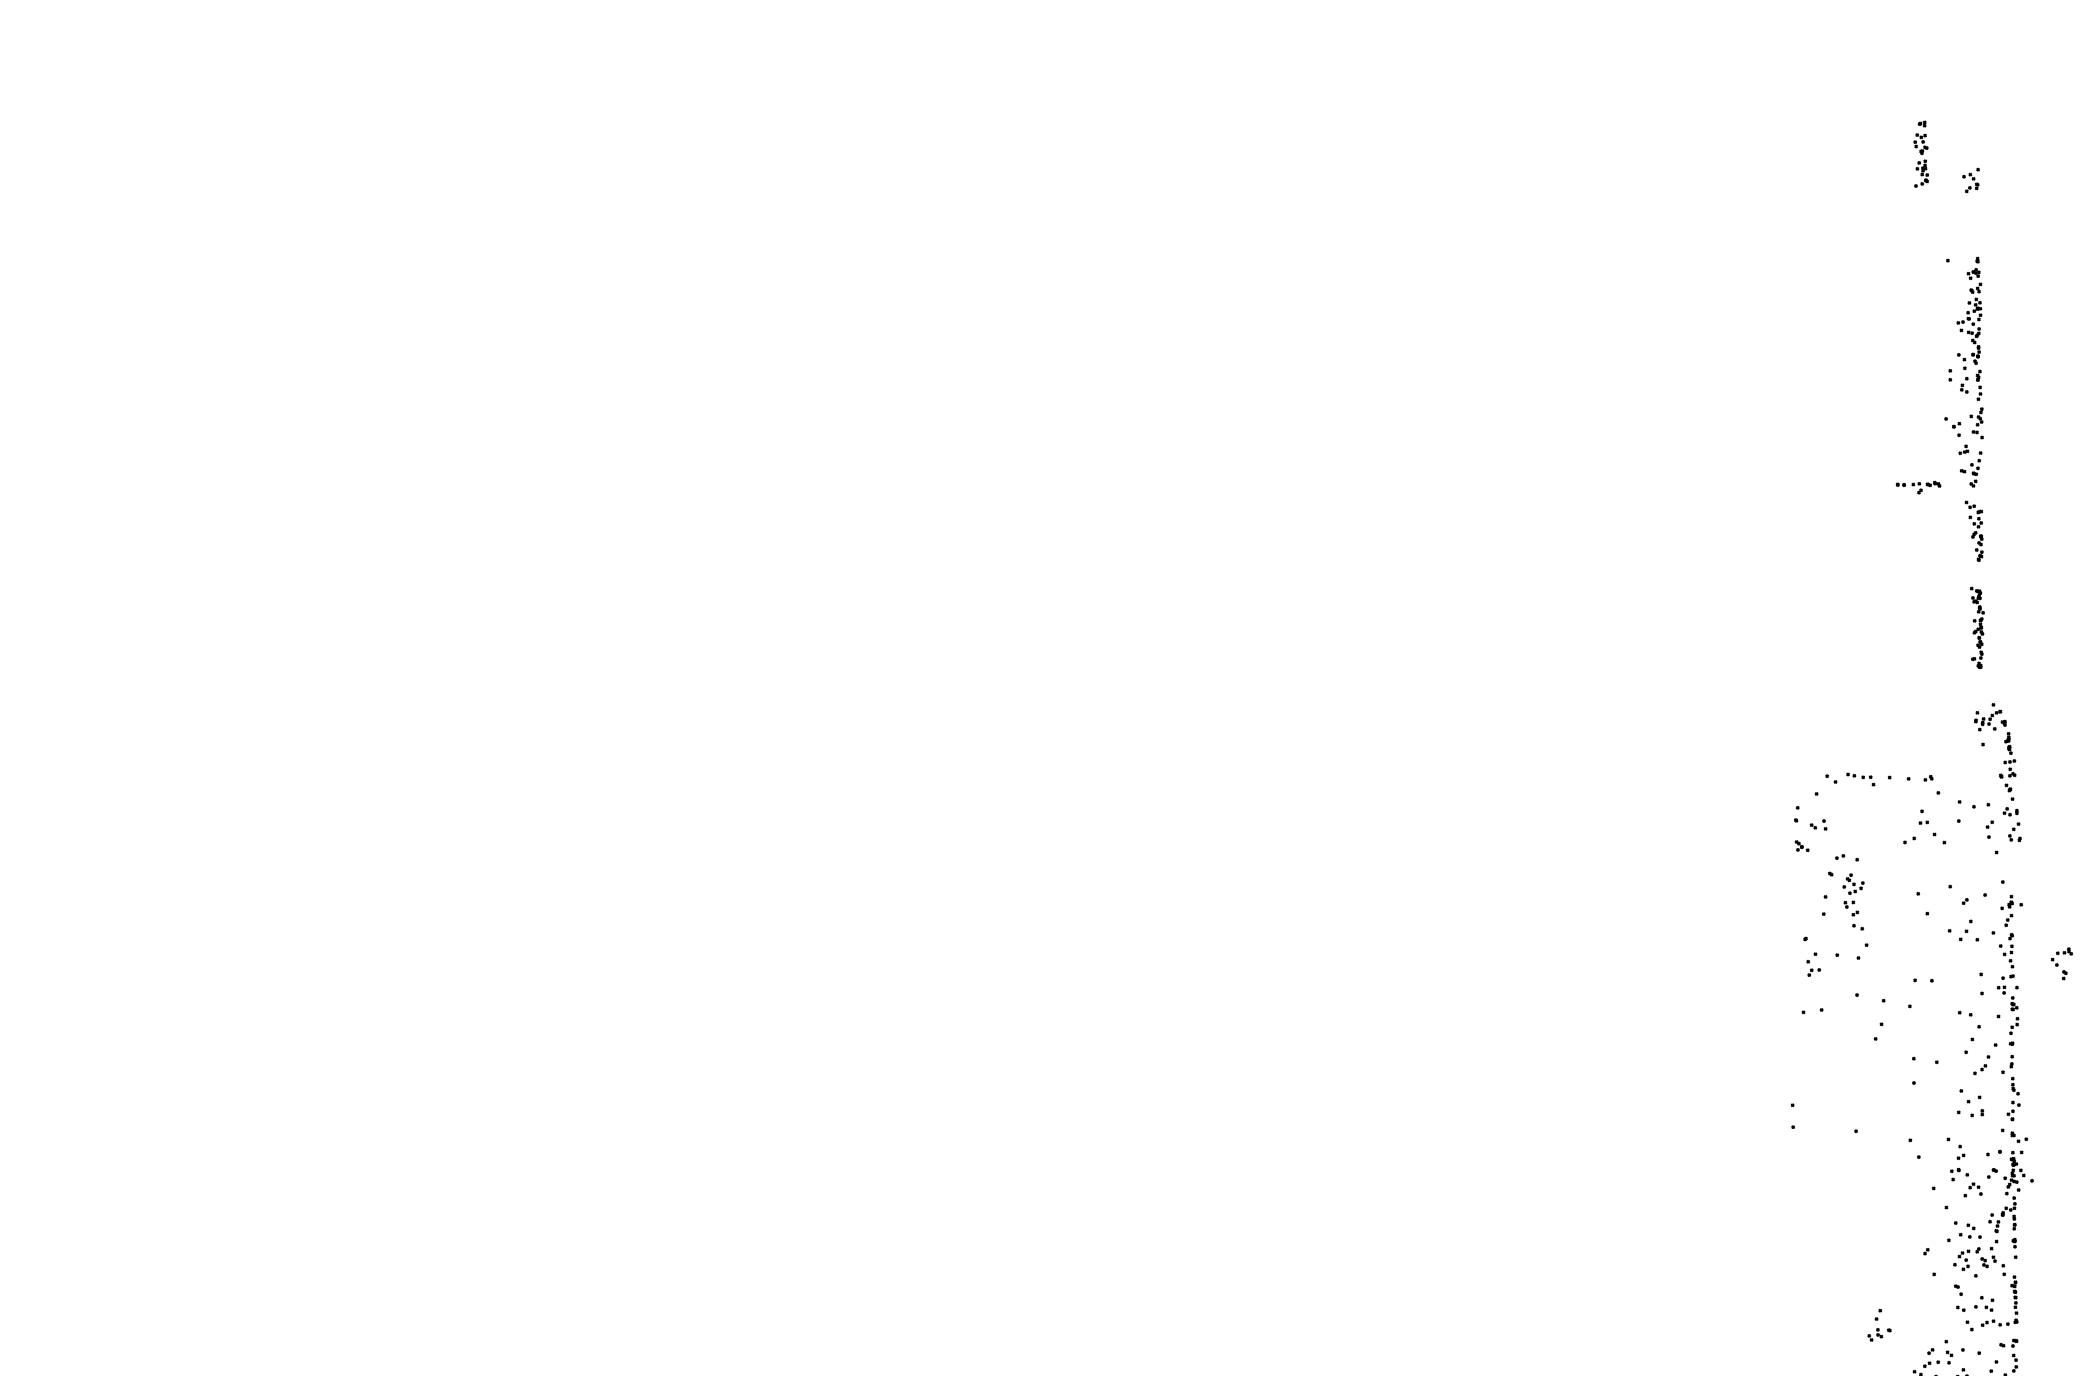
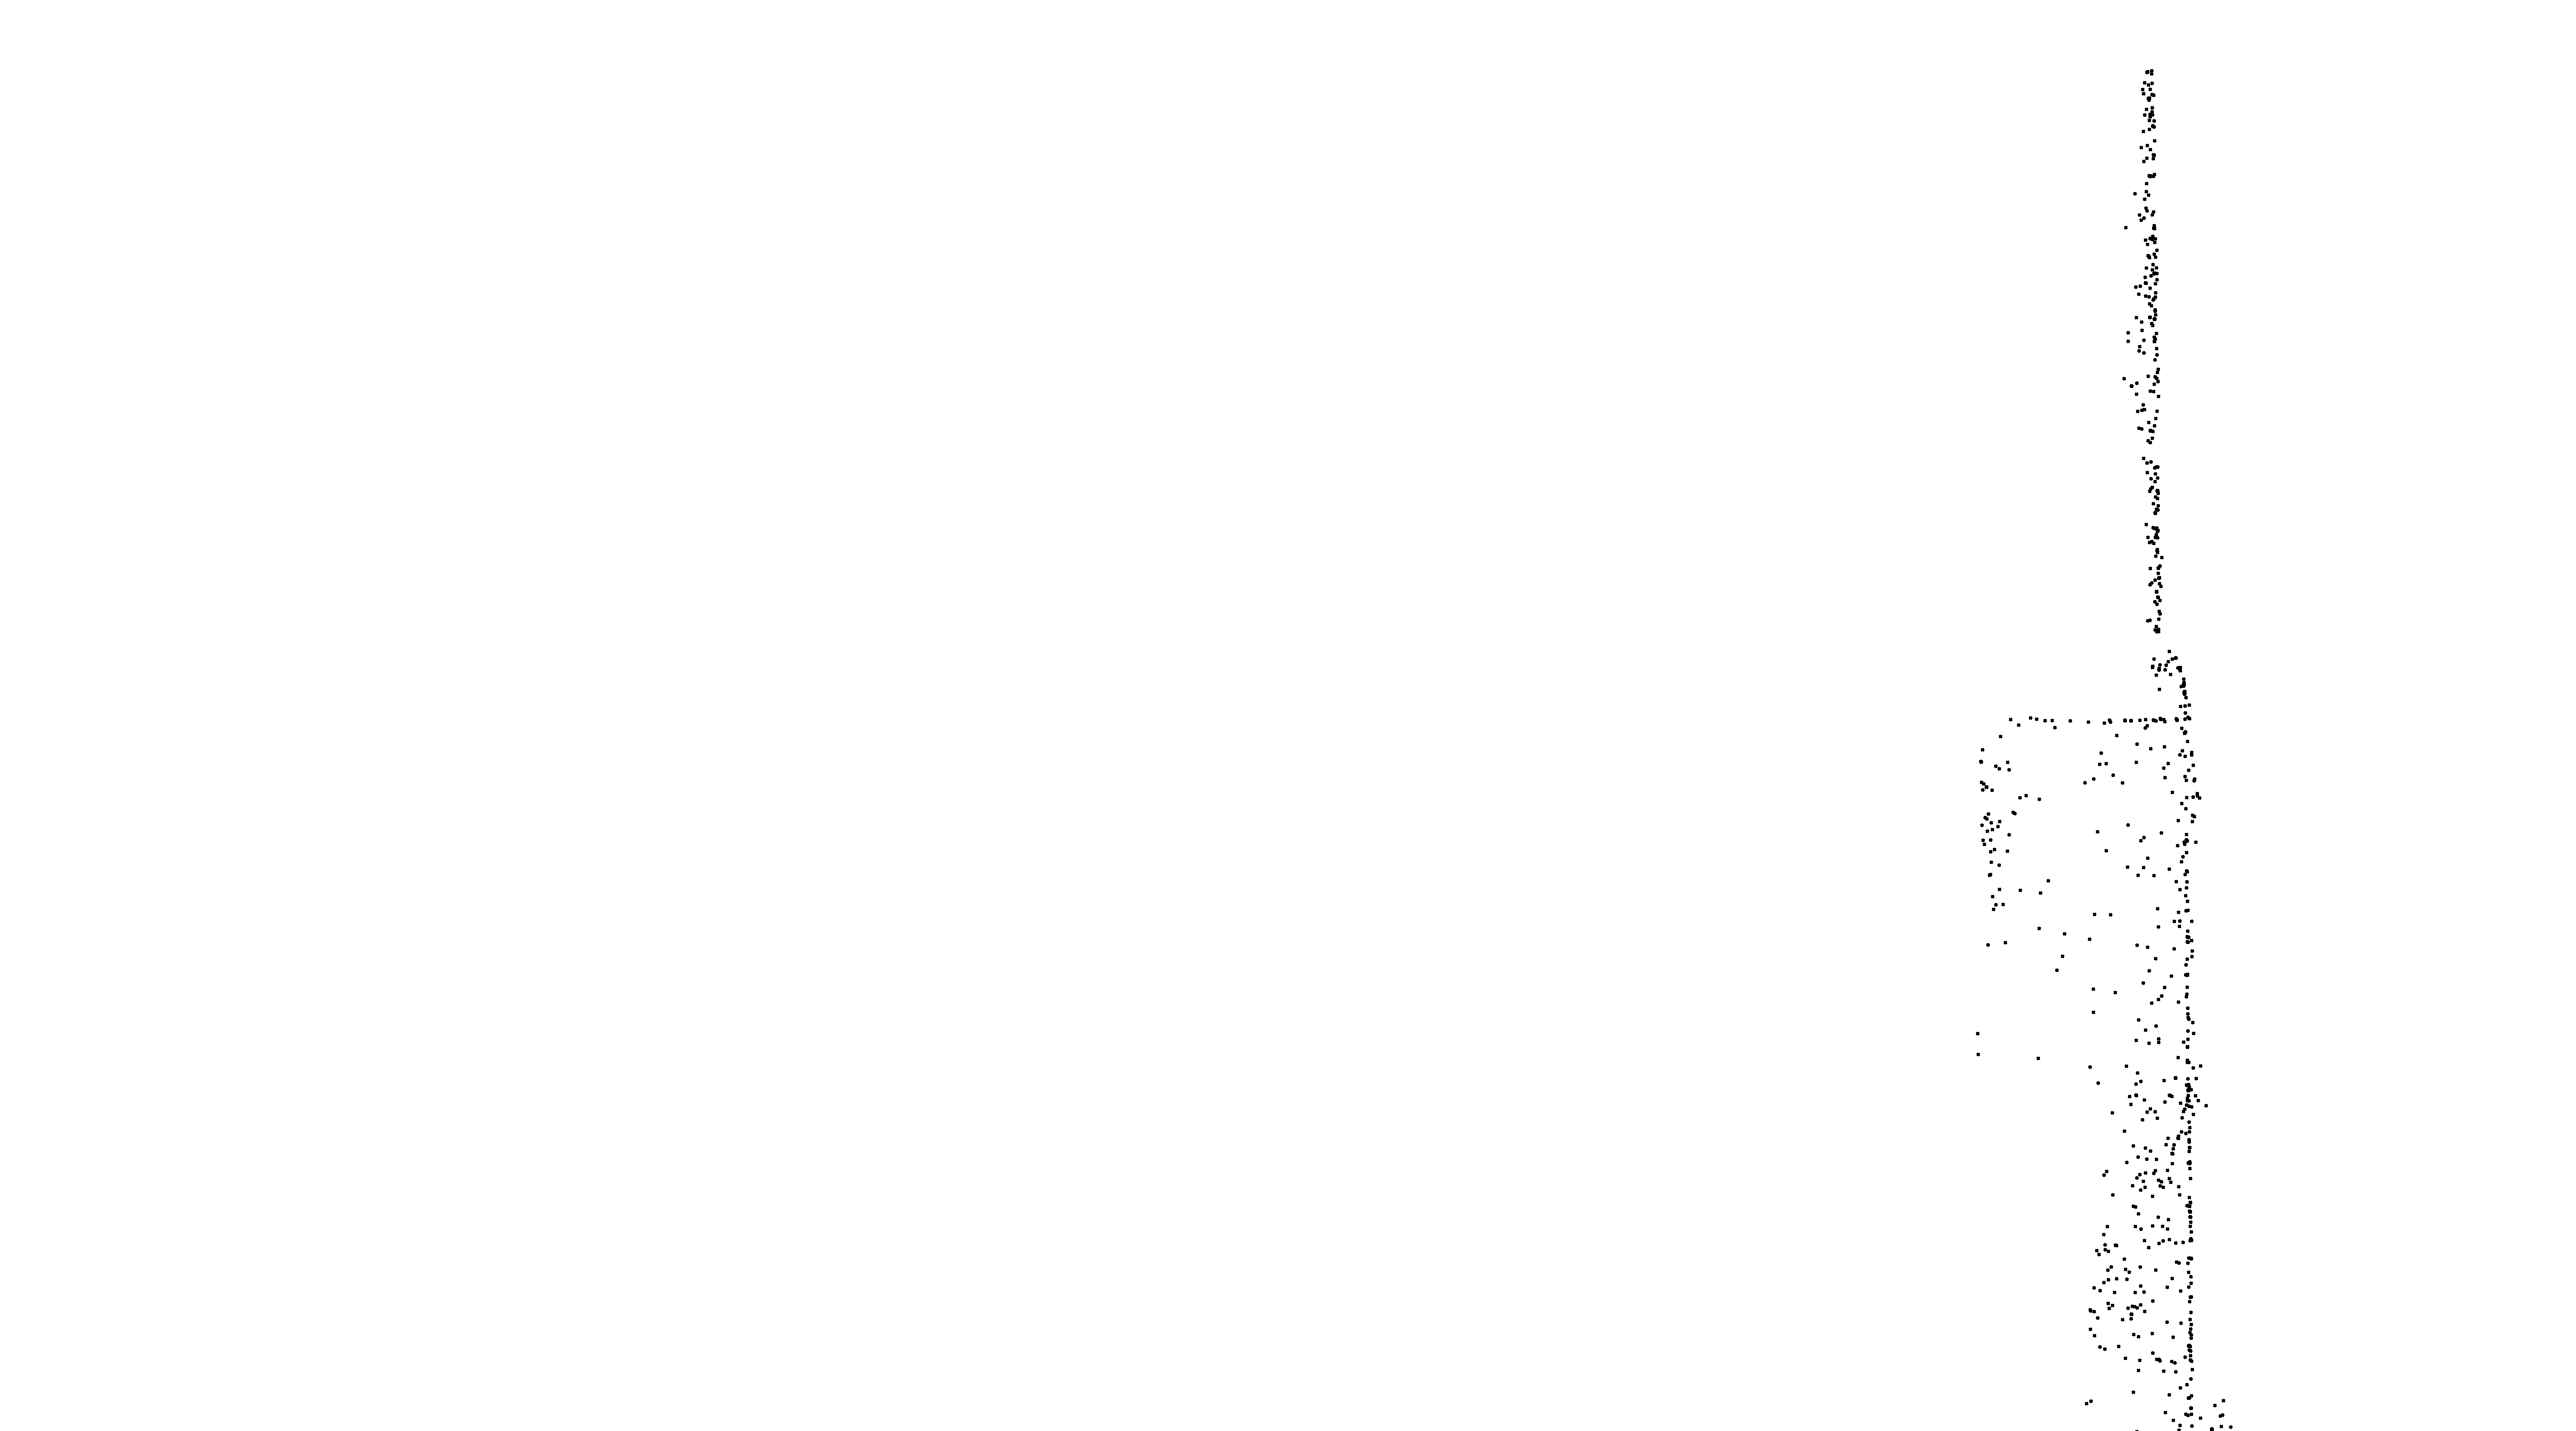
part: (1921, 154) -> (2148, 101), moved
part: (1967, 228) -> (2144, 196), added
part: (1918, 486) -> (2144, 722), moved
part: (1976, 627) -> (2153, 577), size x1.43
part: (1853, 901) -> (1990, 839), moved
part: (2061, 963) -> (2190, 807), moved
part: (1879, 1325) -> (2106, 1240), moved

